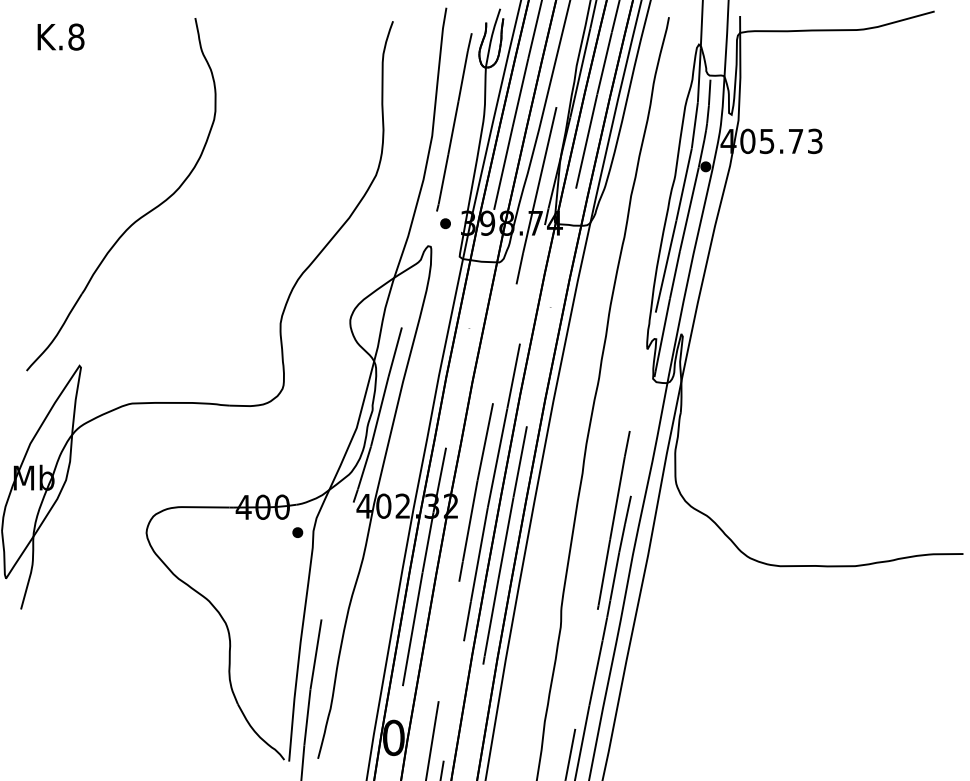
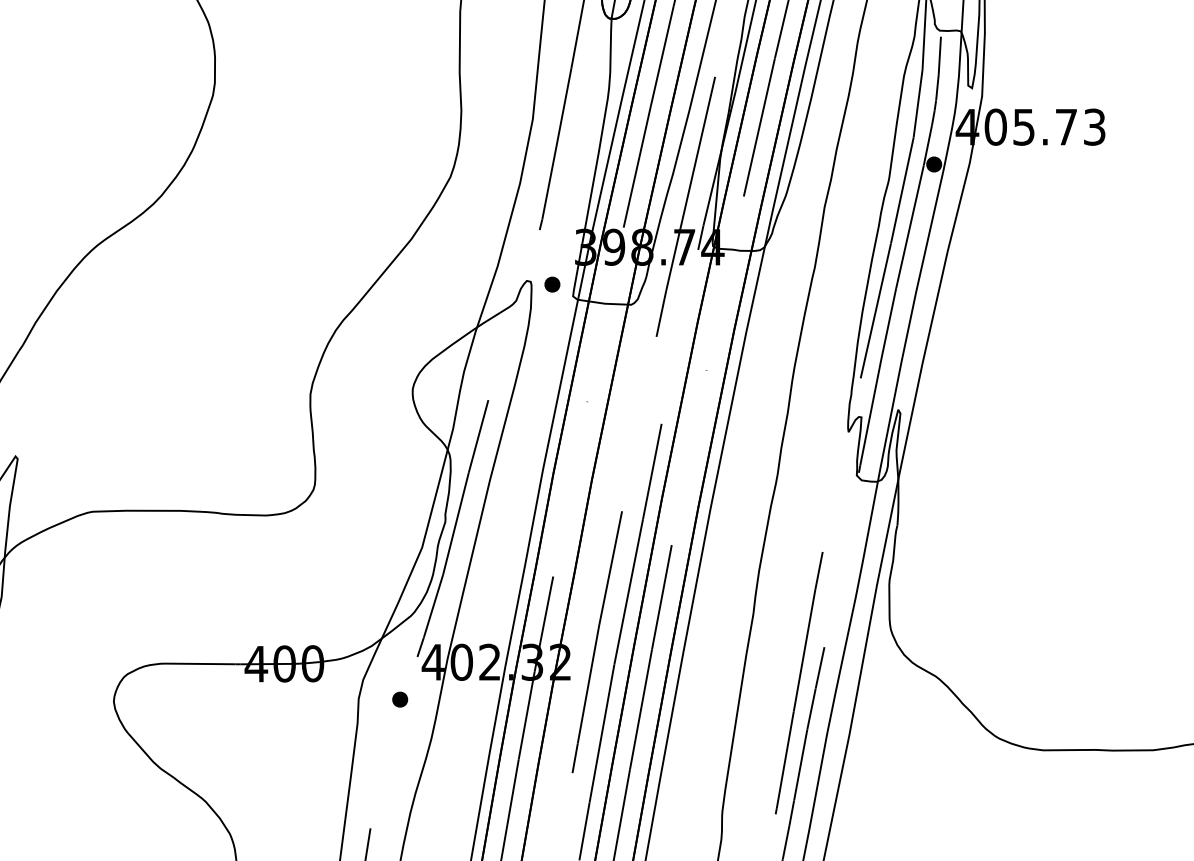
part: (445, 223) -> (552, 284), moved
part: (297, 532) -> (399, 699), moved

